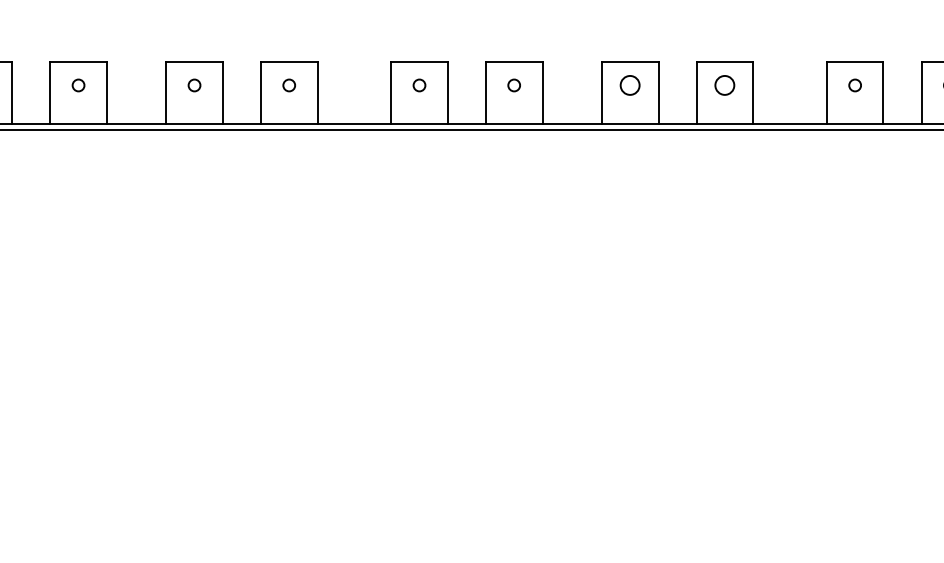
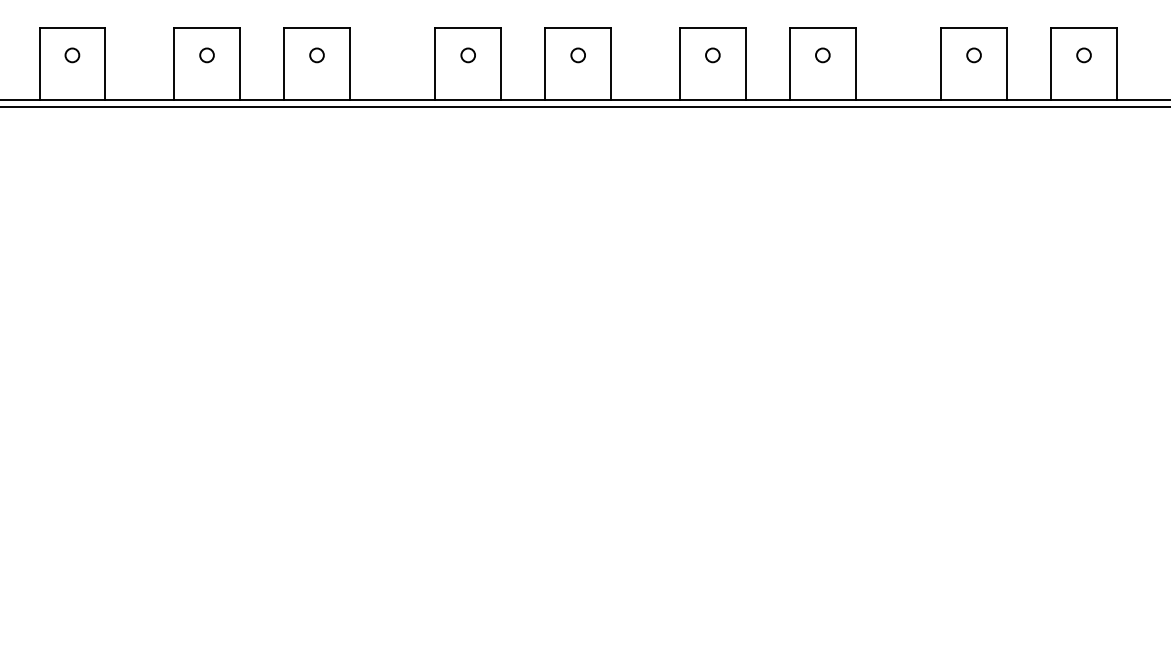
circle: (629, 85) -> (712, 55), size x0.62
circle: (724, 85) -> (822, 55), size x0.62

